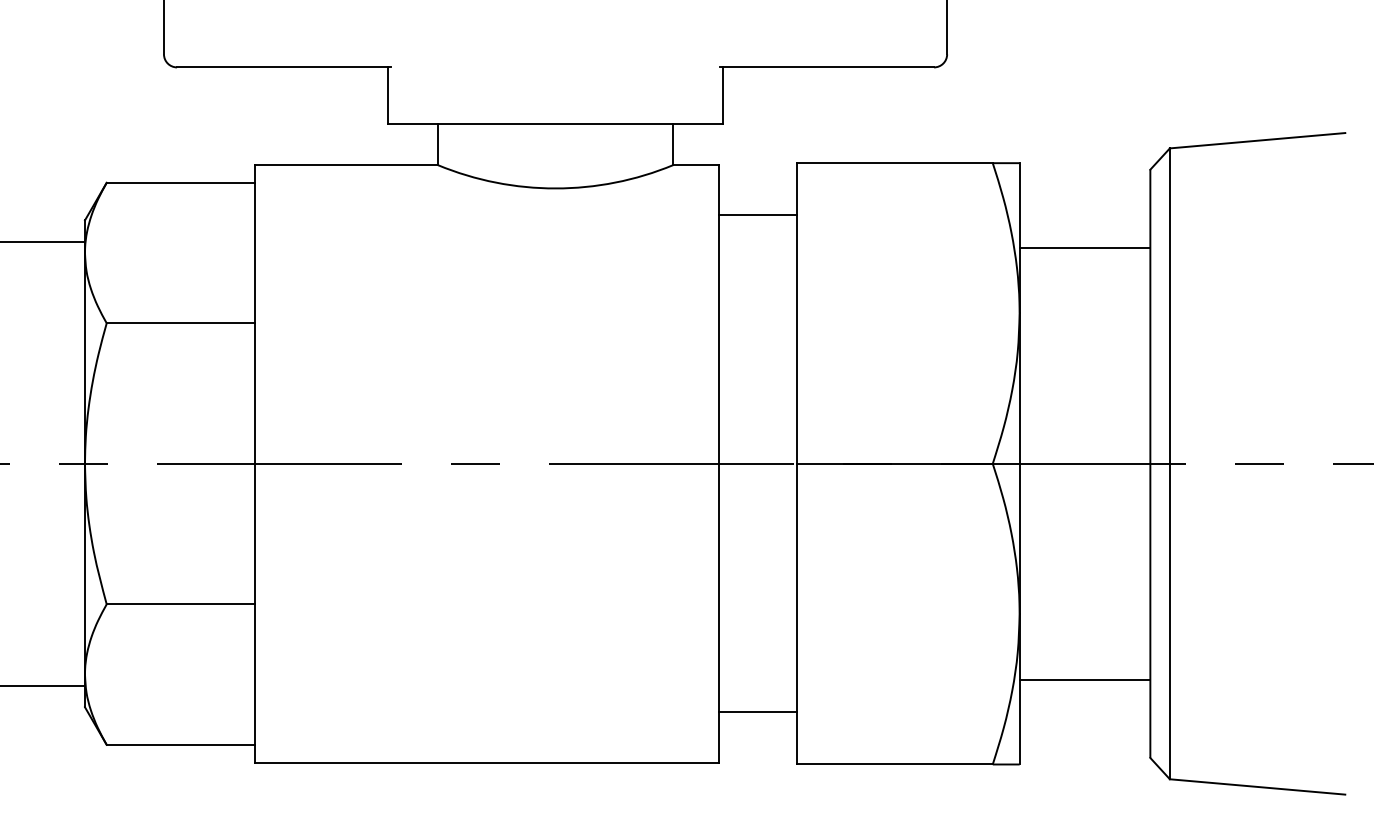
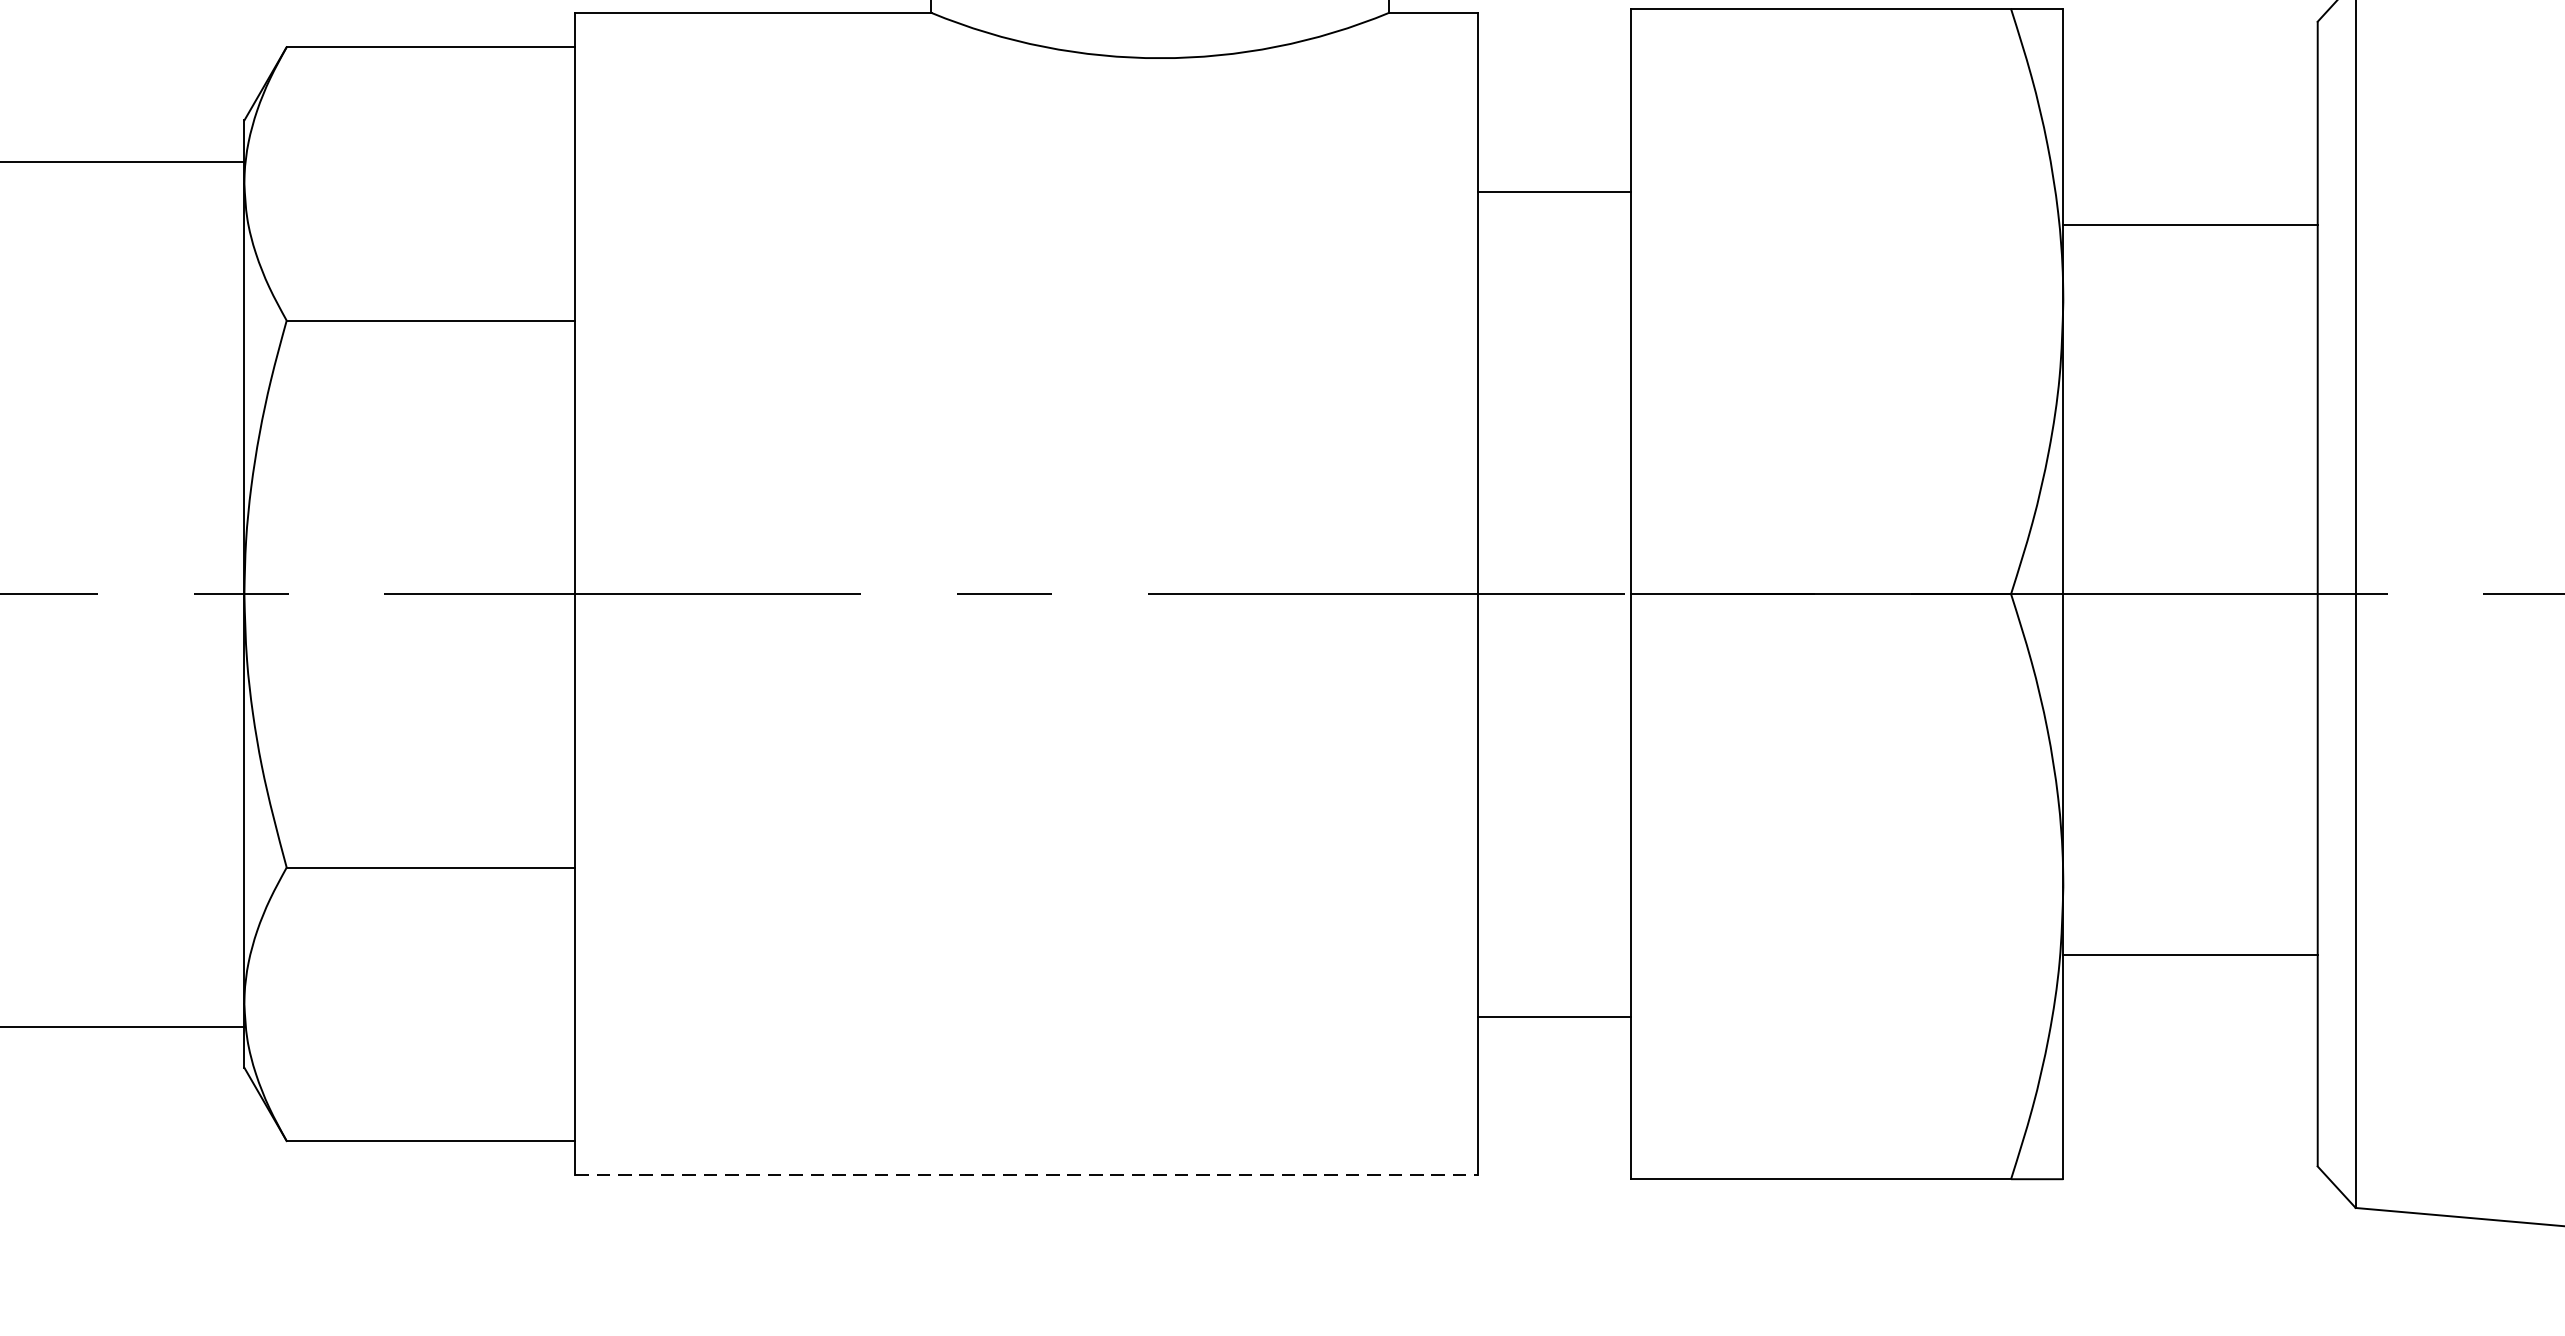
line: (757, 215) -> (1553, 192), moved
line: (1084, 248) -> (2189, 225), moved
line: (1084, 679) -> (2189, 955), moved
line: (757, 712) -> (1553, 1017), moved
line: (487, 762) -> (1027, 1175), solid -> dashed

